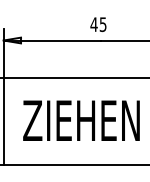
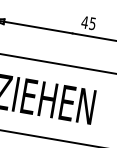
text: (98, 24) -> (88, 22), moved

